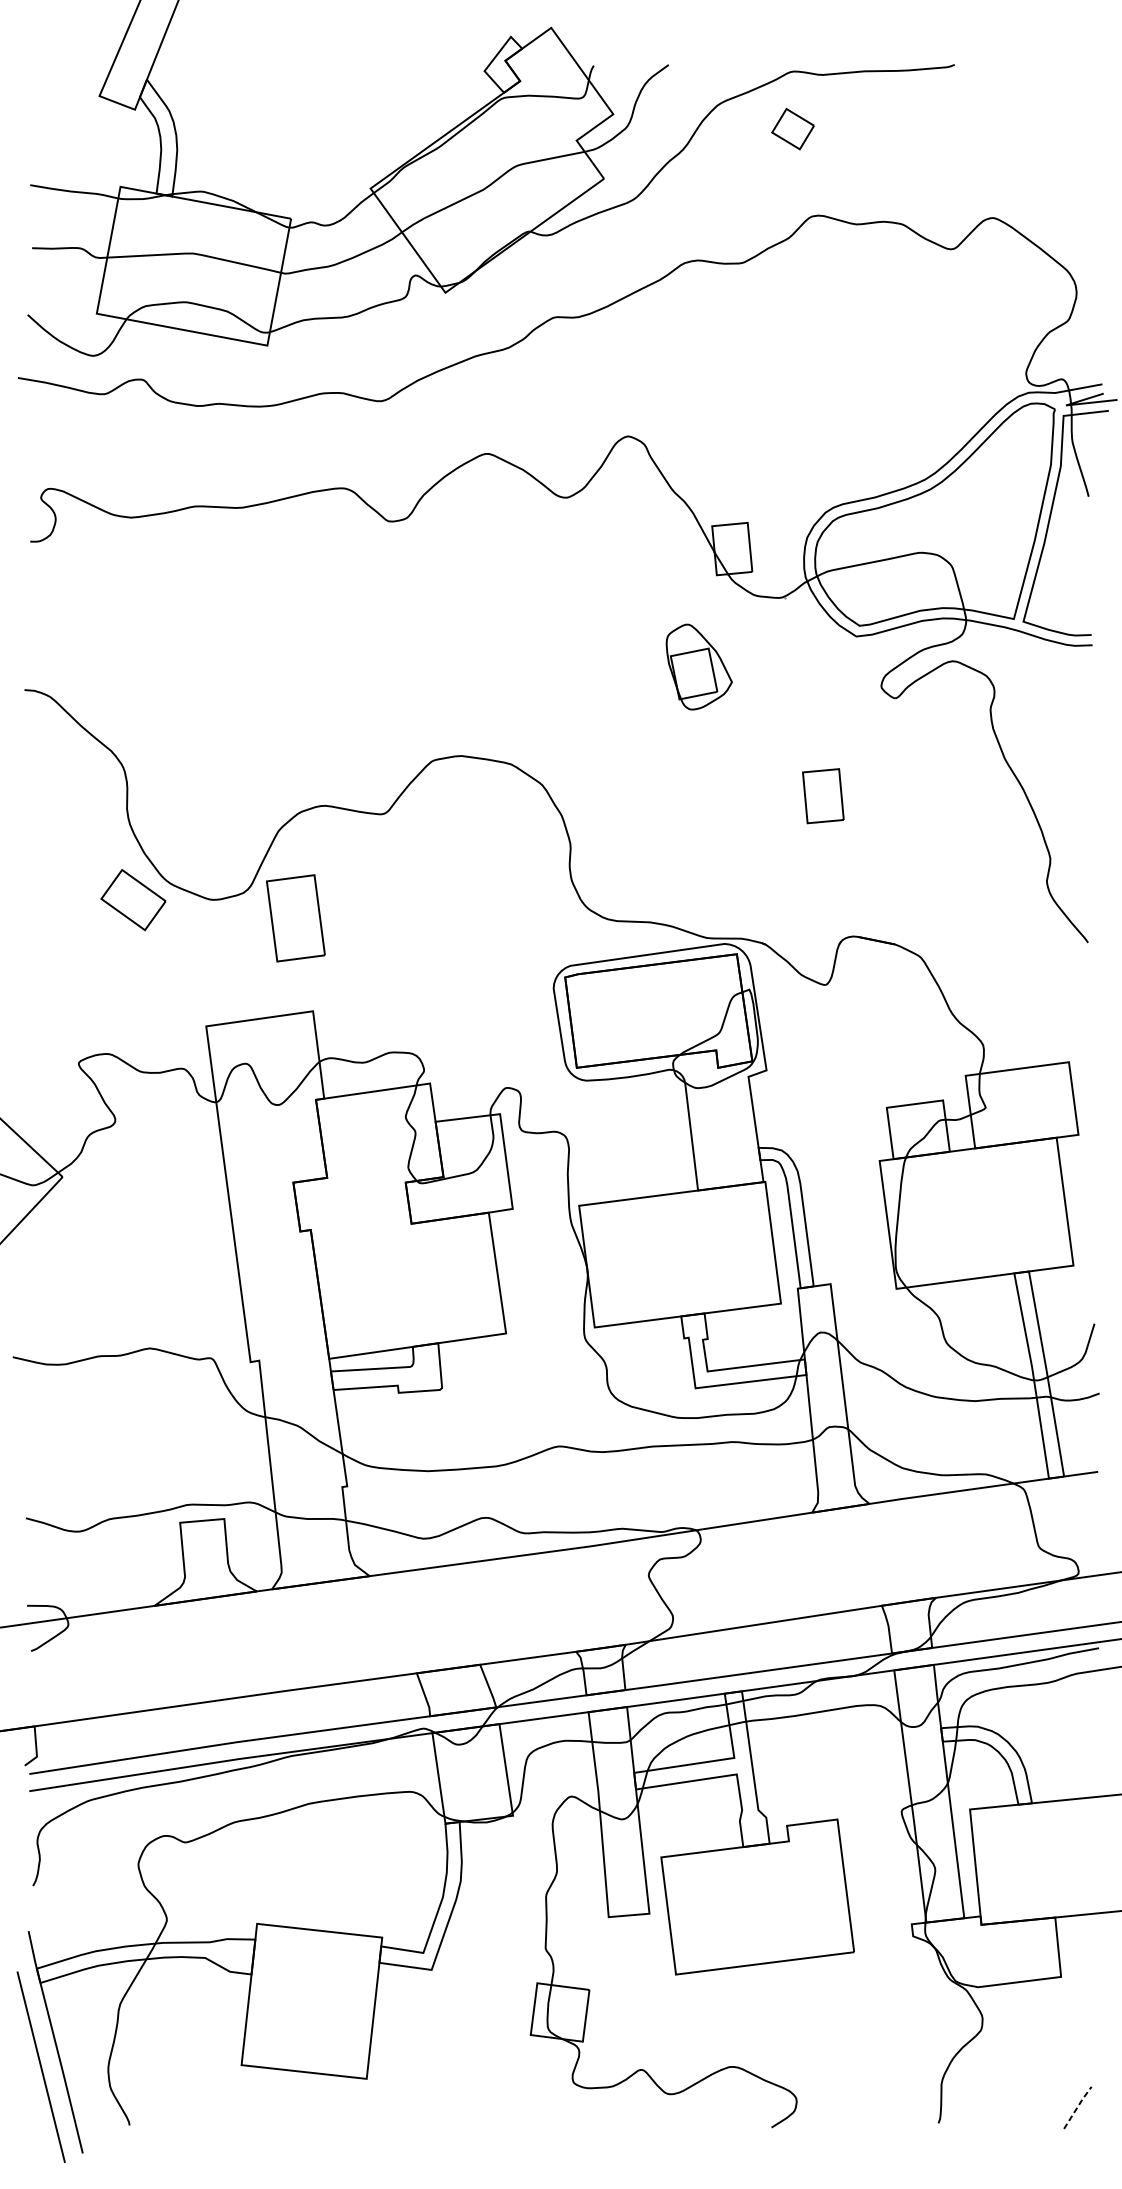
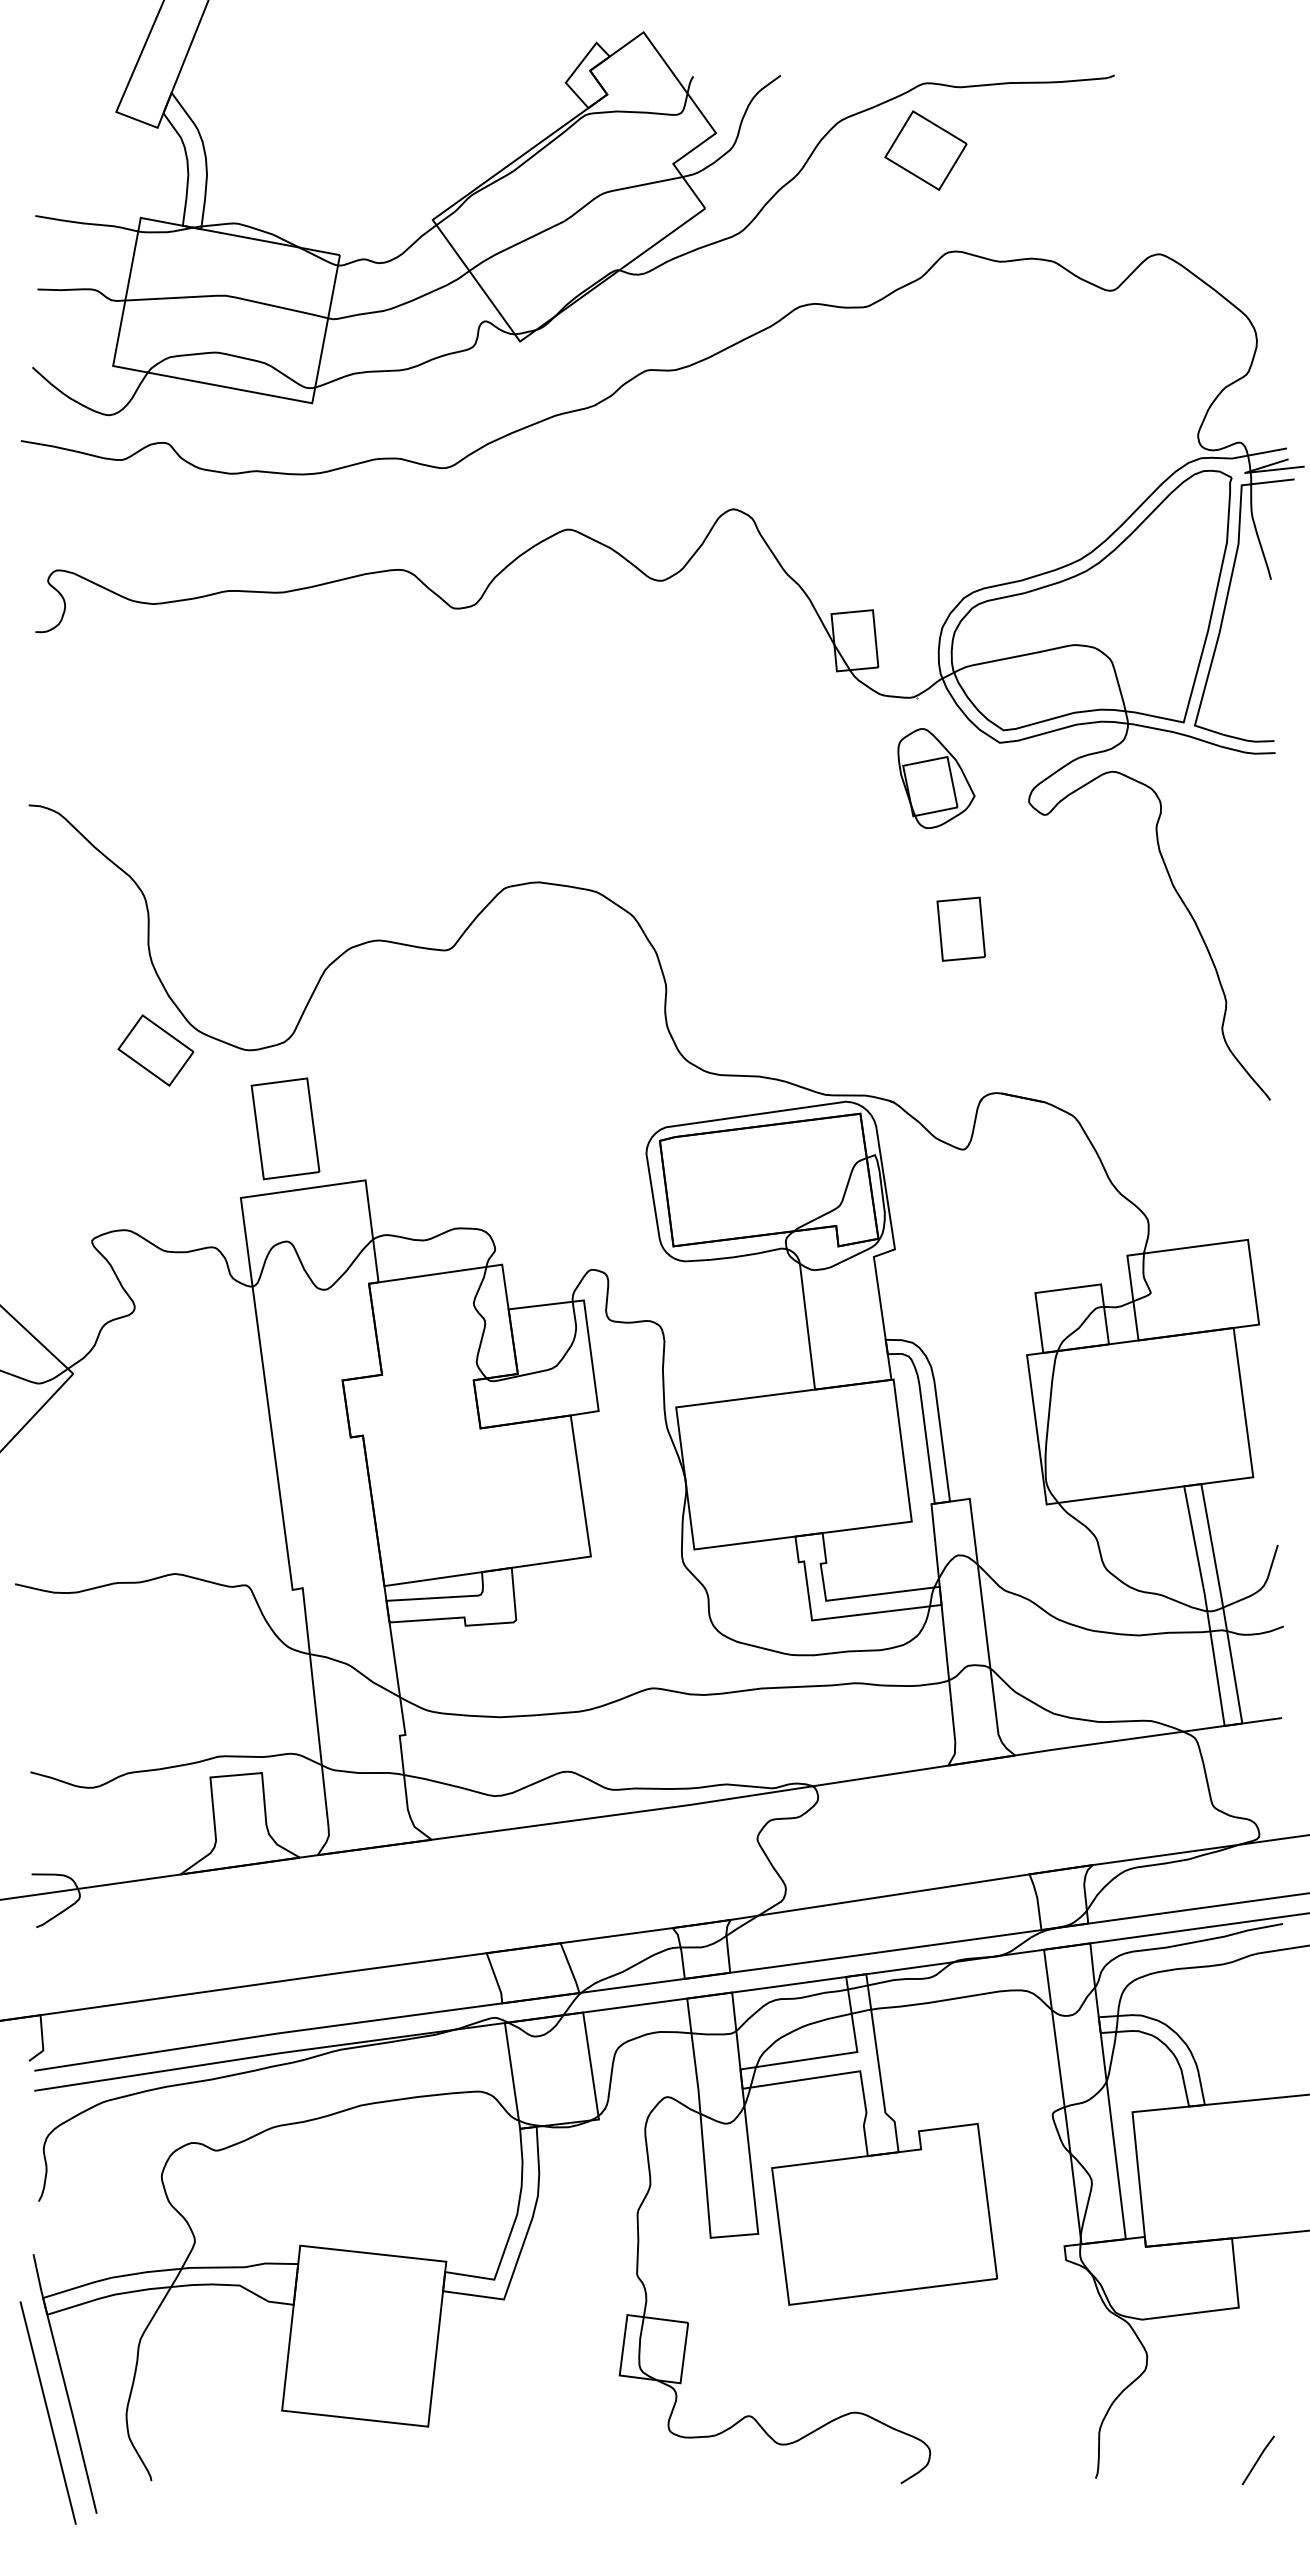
part: (792, 129) -> (925, 150), size x1.67
part: (699, 667) -> (936, 778), moved
part: (295, 918) -> (285, 1128), moved
line: (1077, 2107) -> (1258, 2459), dashed -> solid

